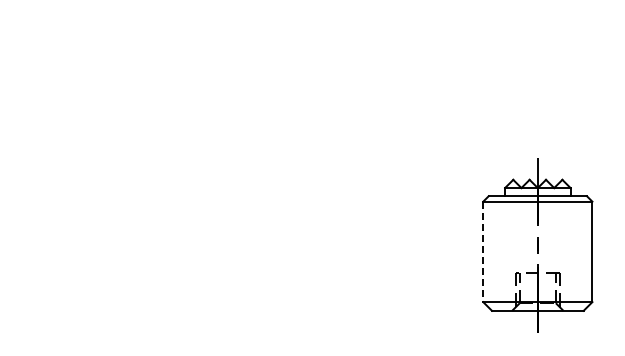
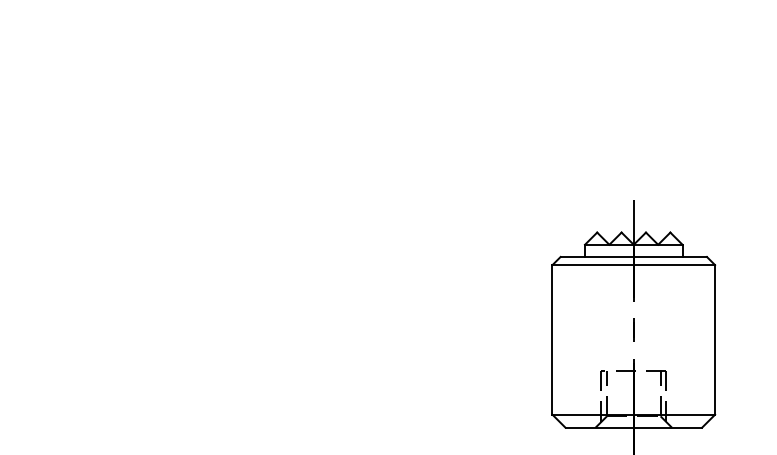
line: (483, 252) -> (552, 340), dashed -> solid

